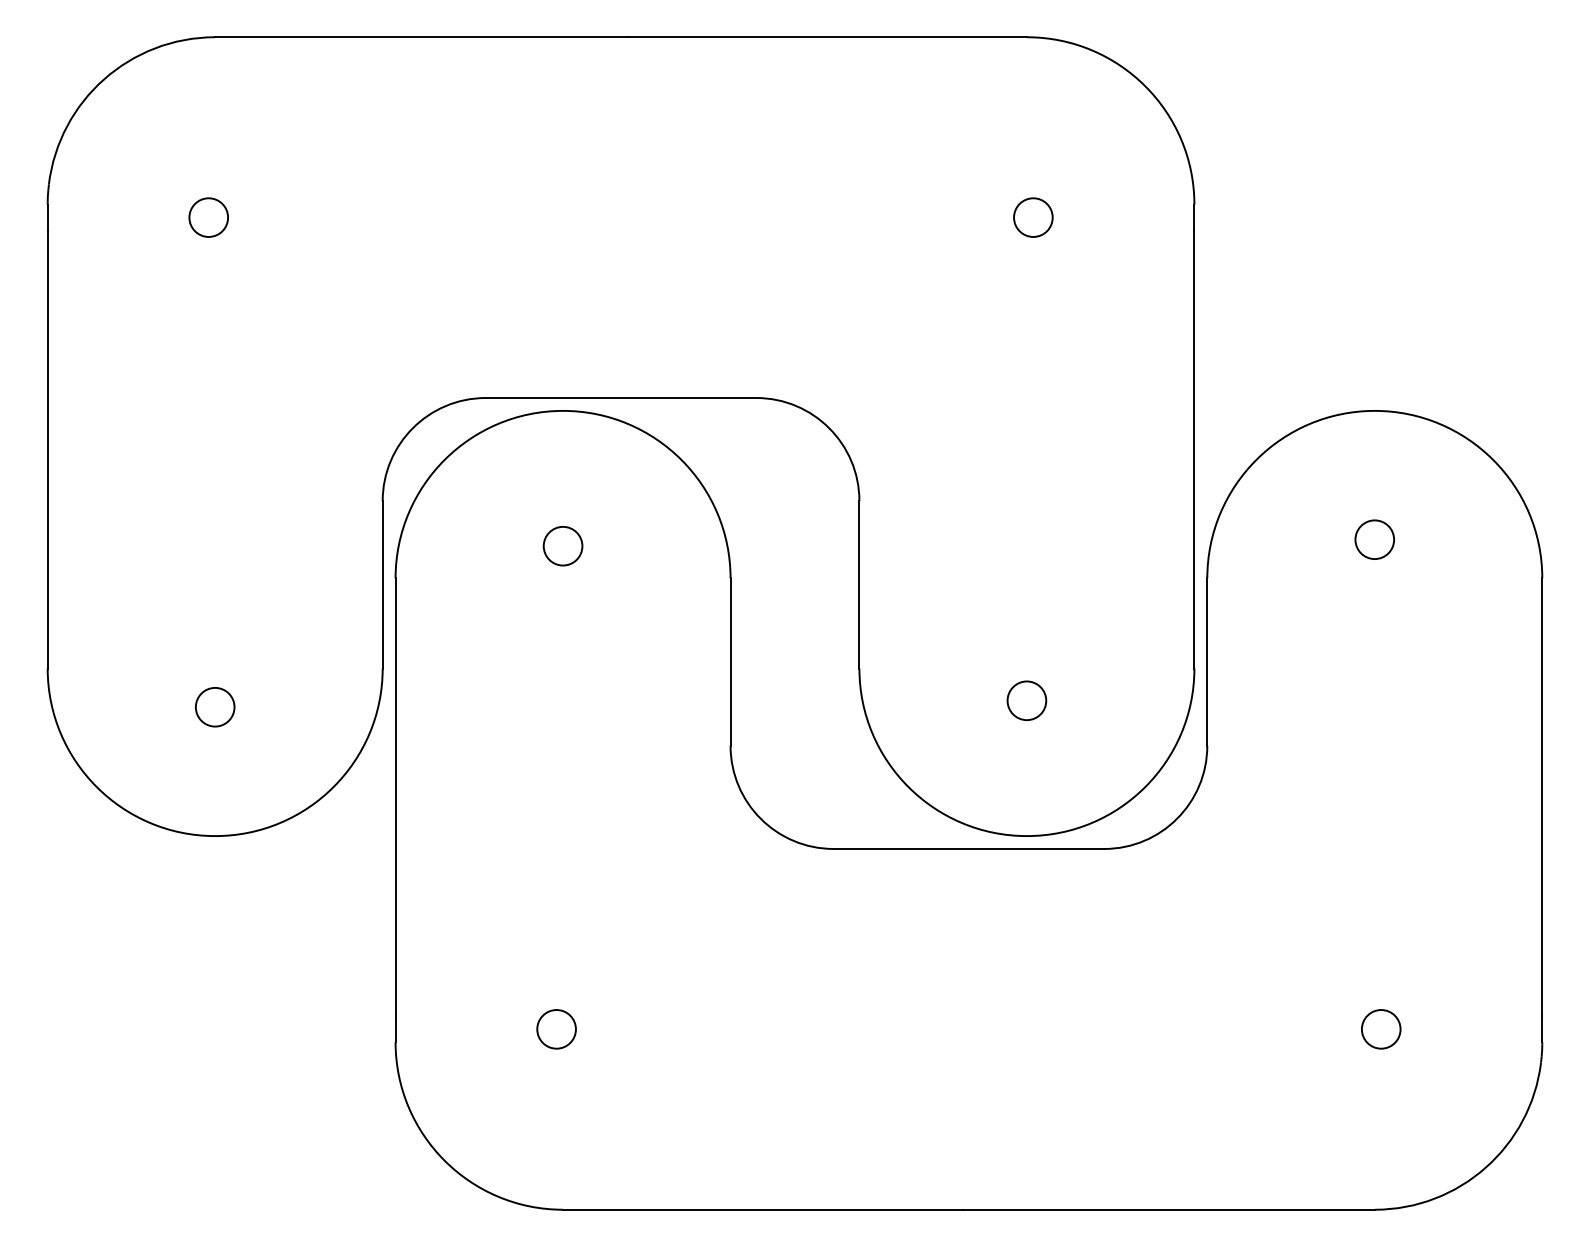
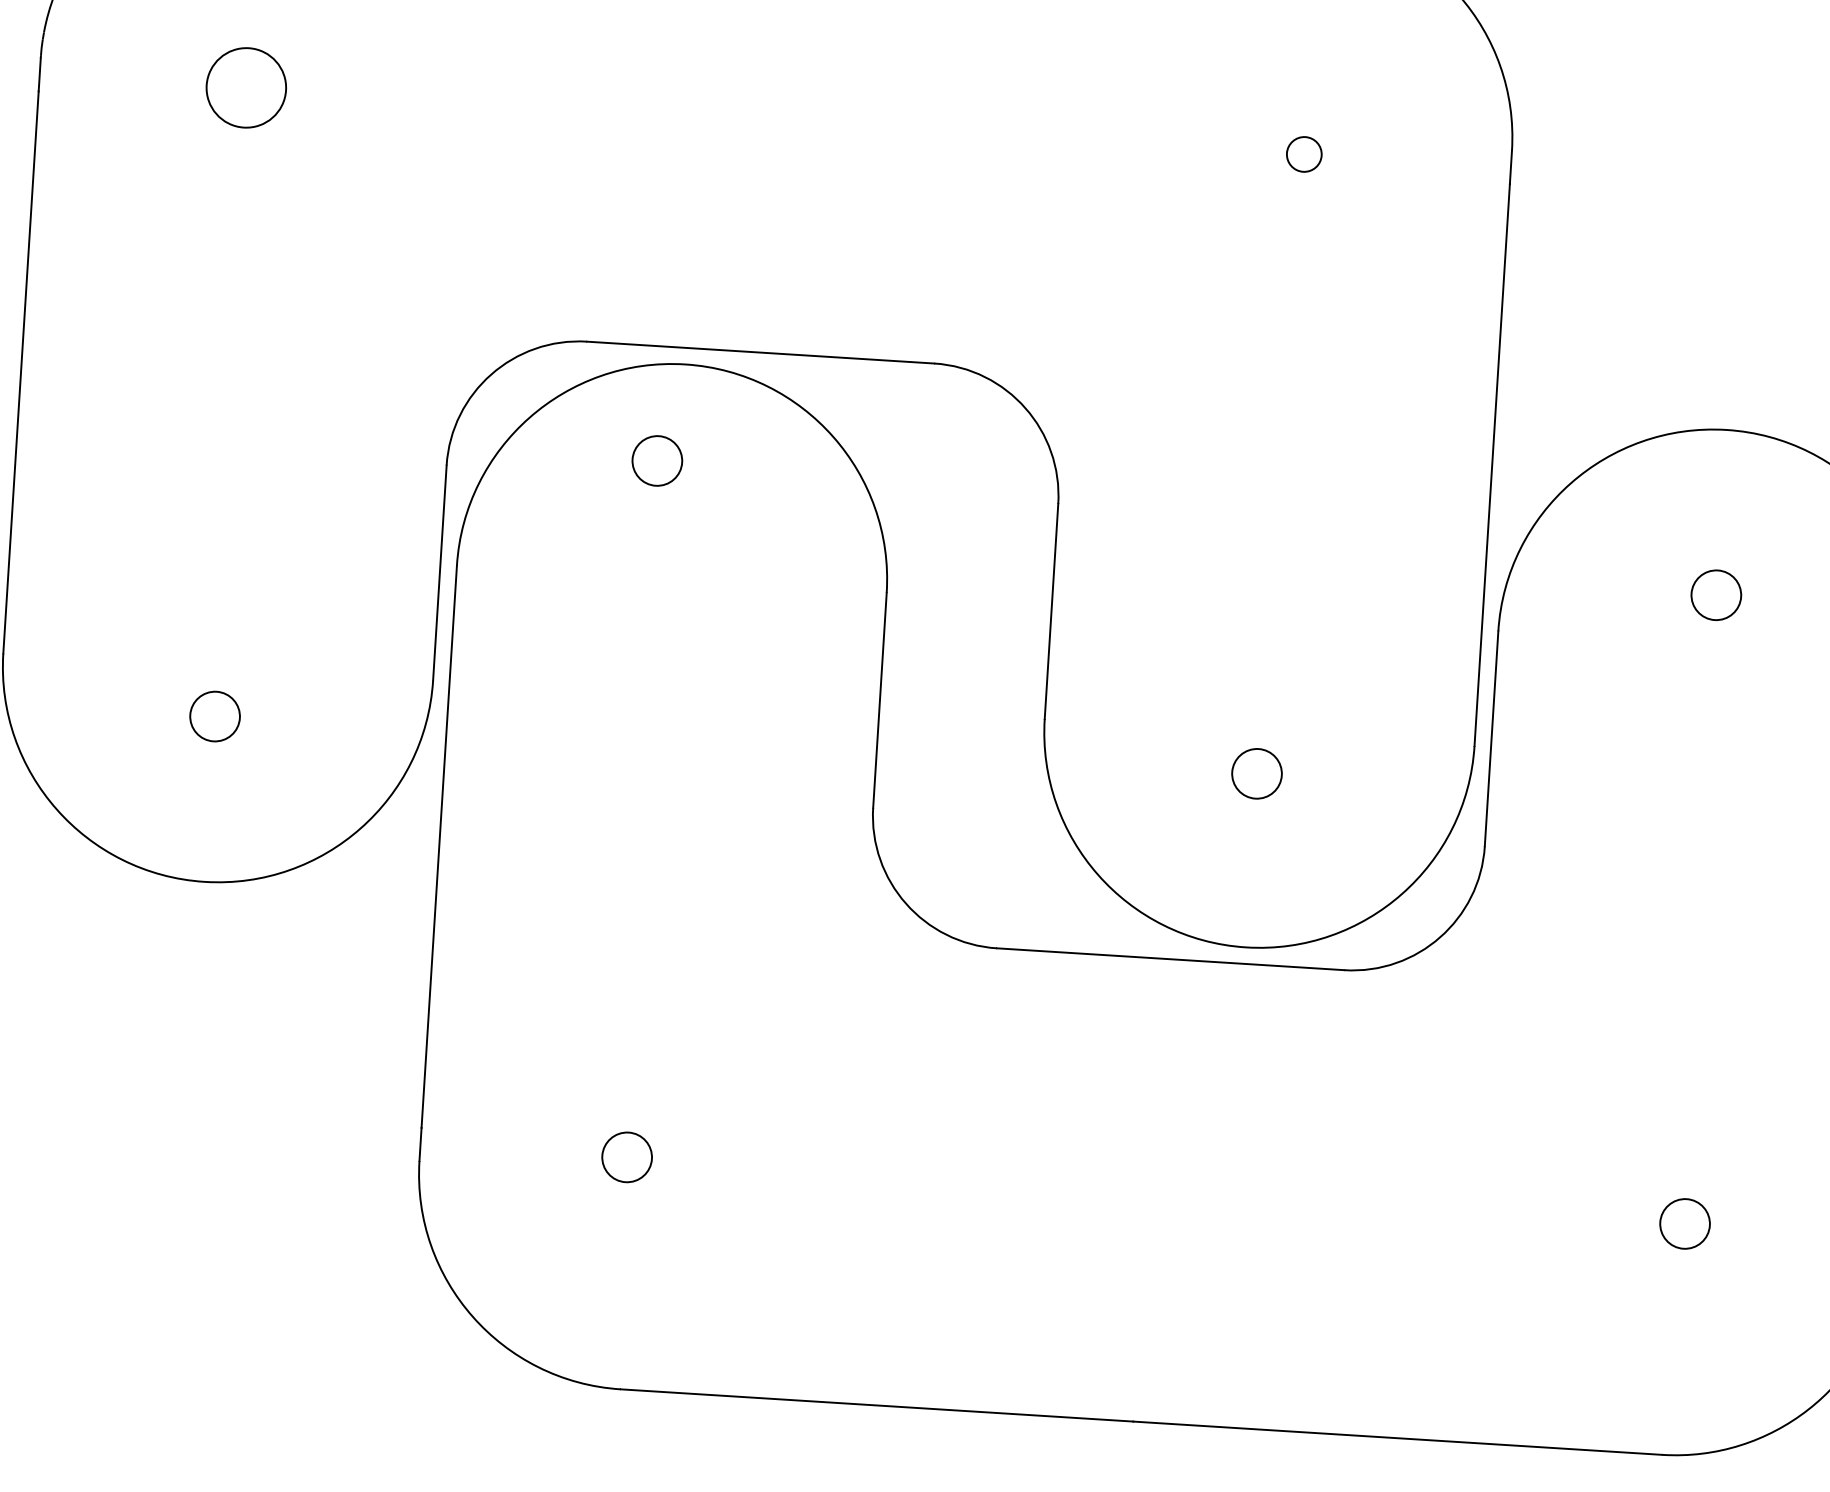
circle: (208, 217) -> (246, 87), size x1.6
circle: (1033, 217) -> (1304, 154), size x0.7
circle: (562, 546) -> (656, 461), moved

